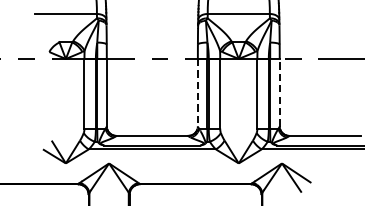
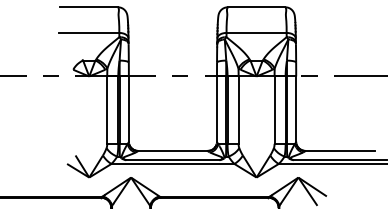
line: (197, 93) -> (216, 109), dashed -> solid
line: (280, 93) -> (296, 109), dashed -> solid

